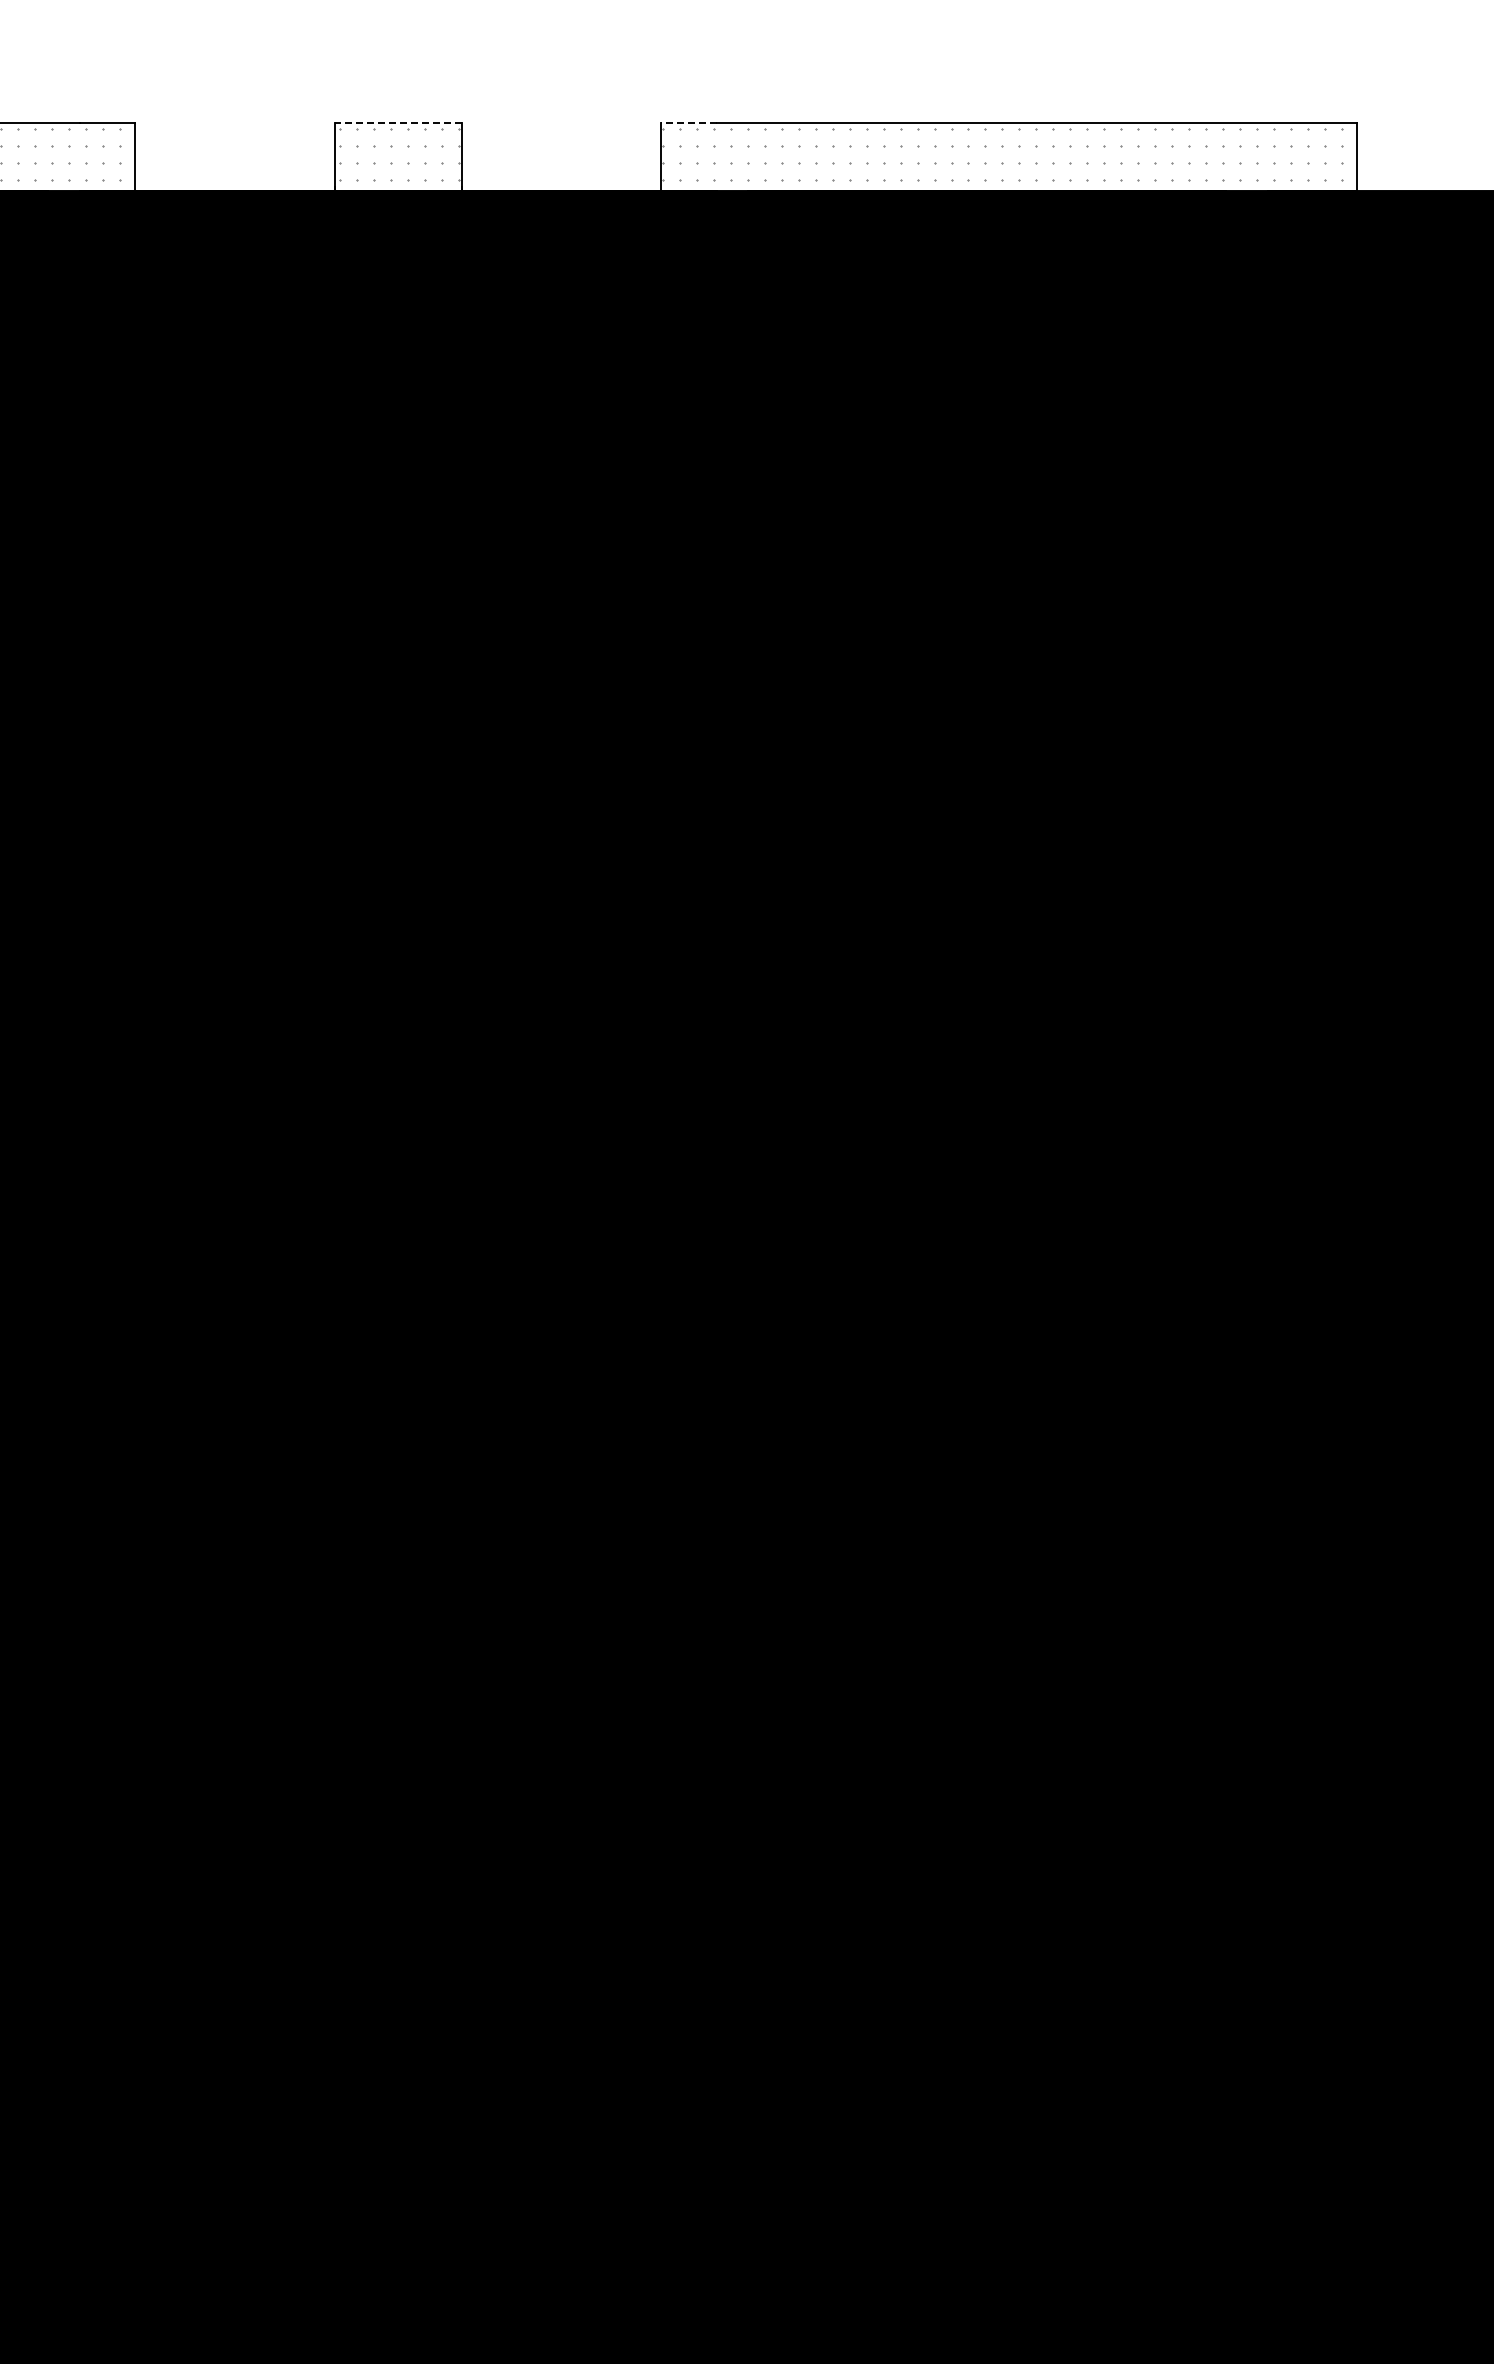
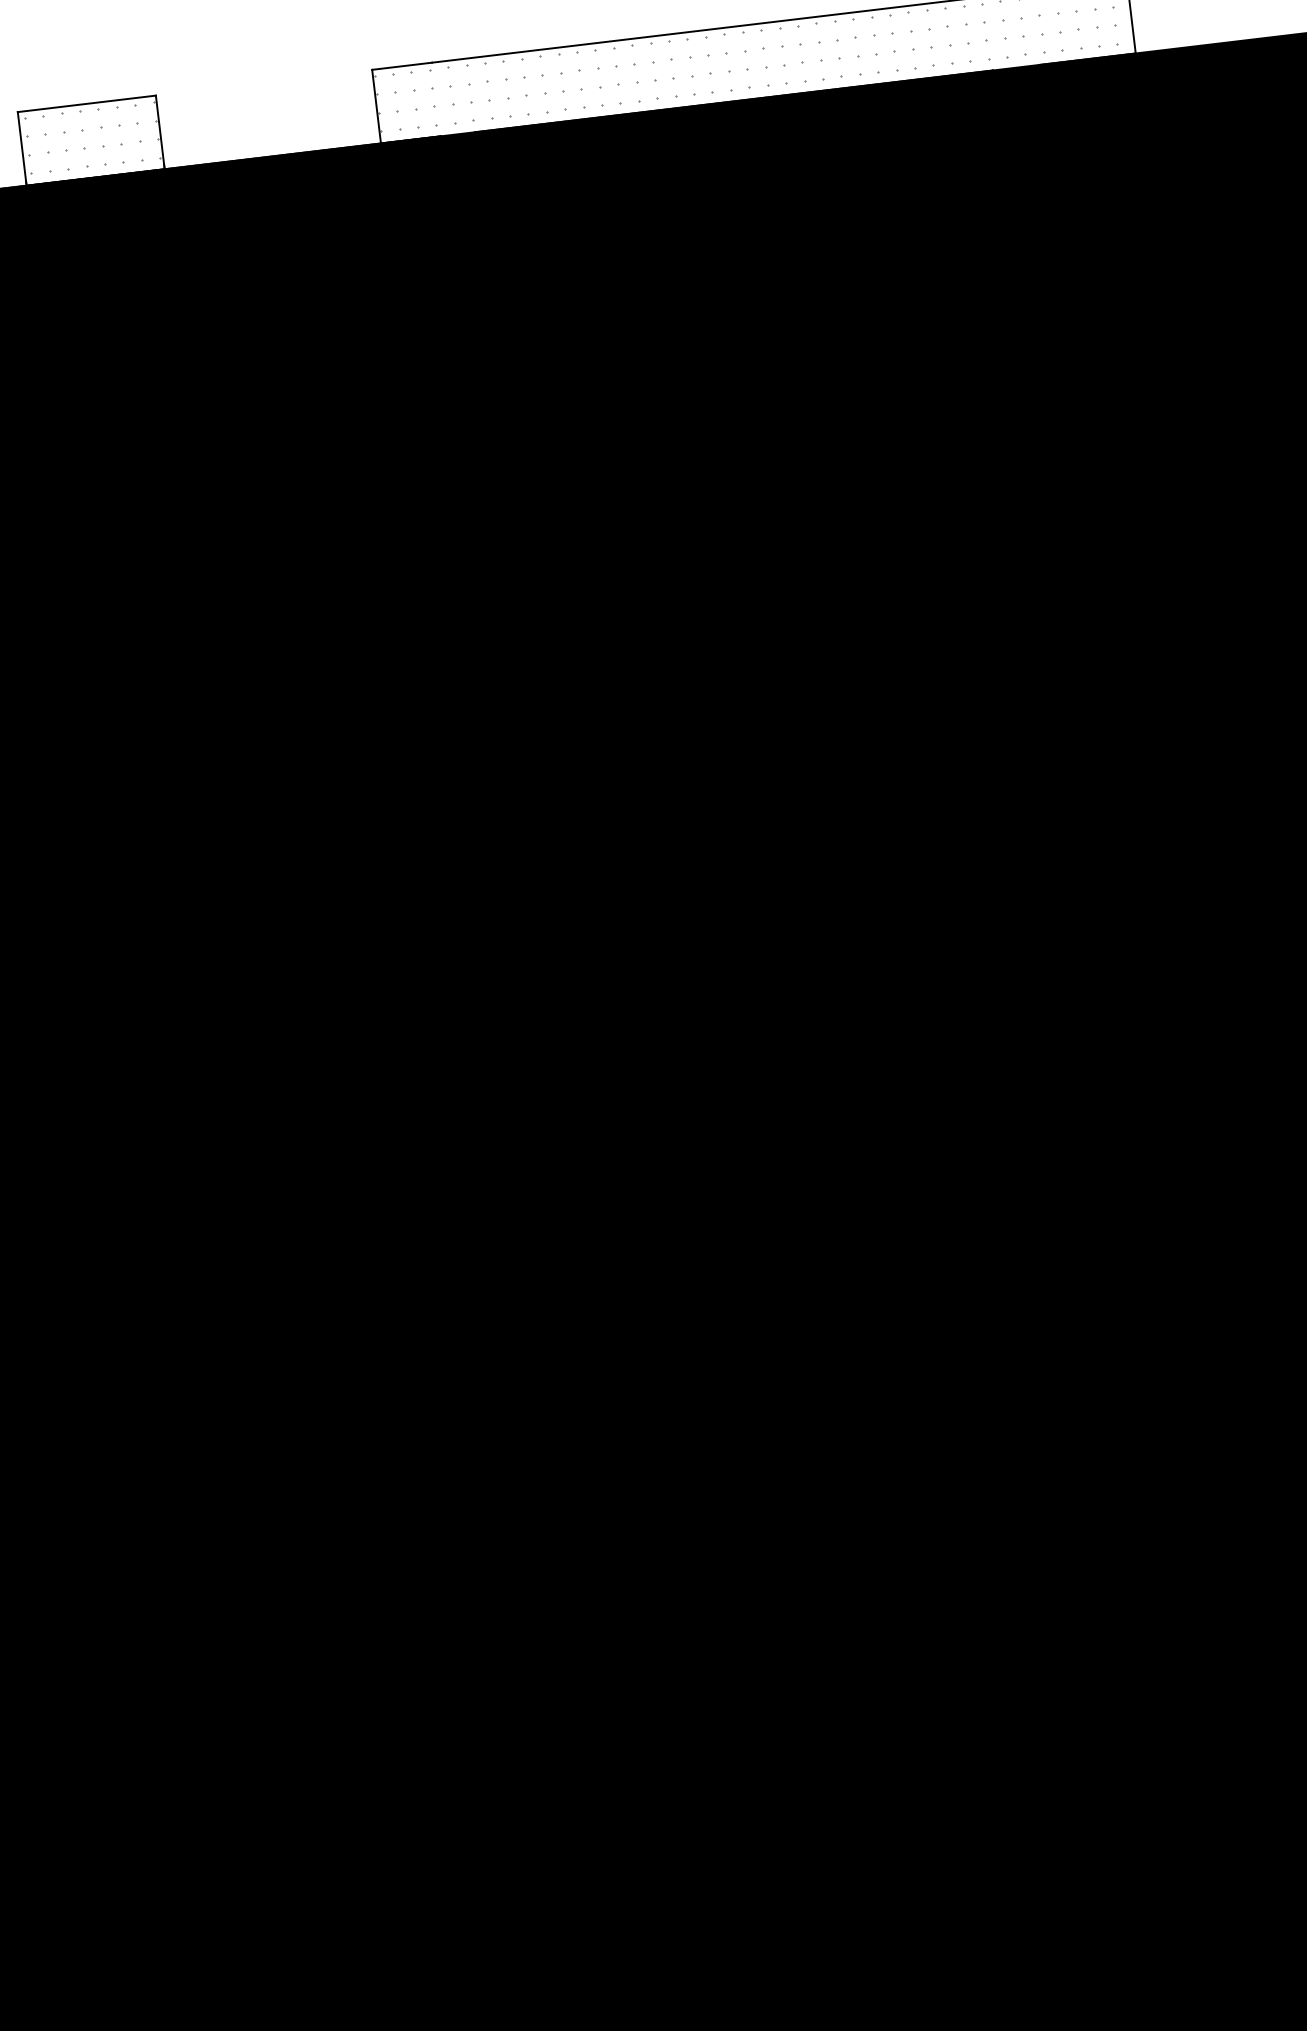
line: (398, 123) -> (87, 104), dashed -> solid
line: (689, 123) -> (402, 66), dashed -> solid

